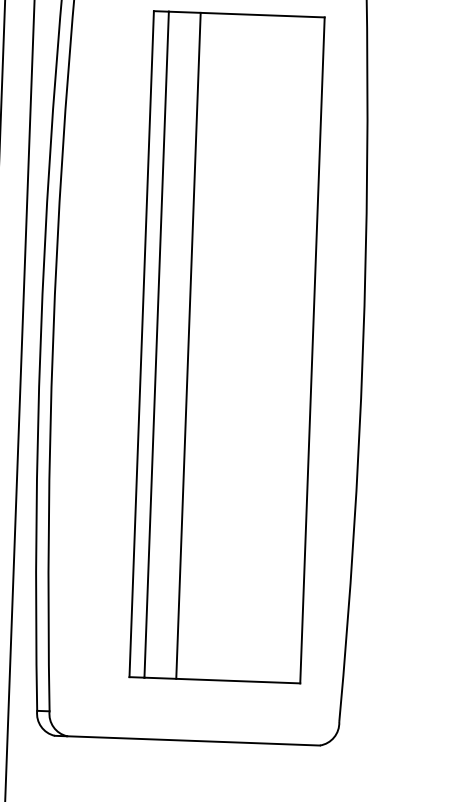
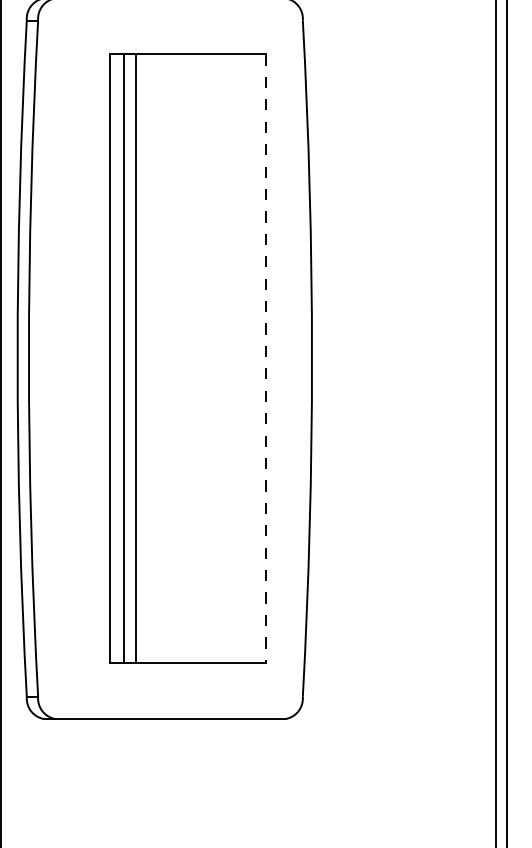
line: (188, 345) -> (135, 358), moved
line: (311, 351) -> (265, 359), solid -> dashed

